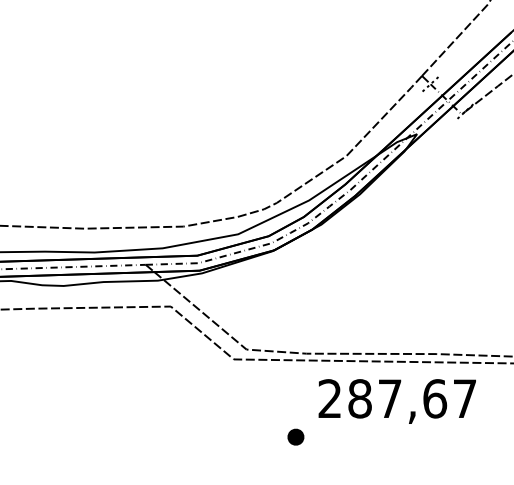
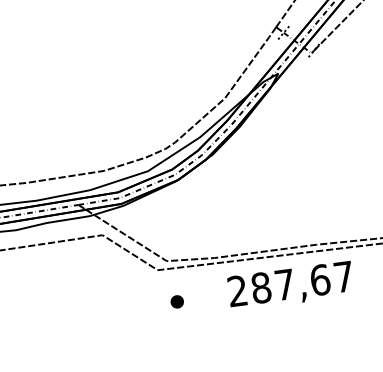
part: (295, 436) -> (176, 301), moved

